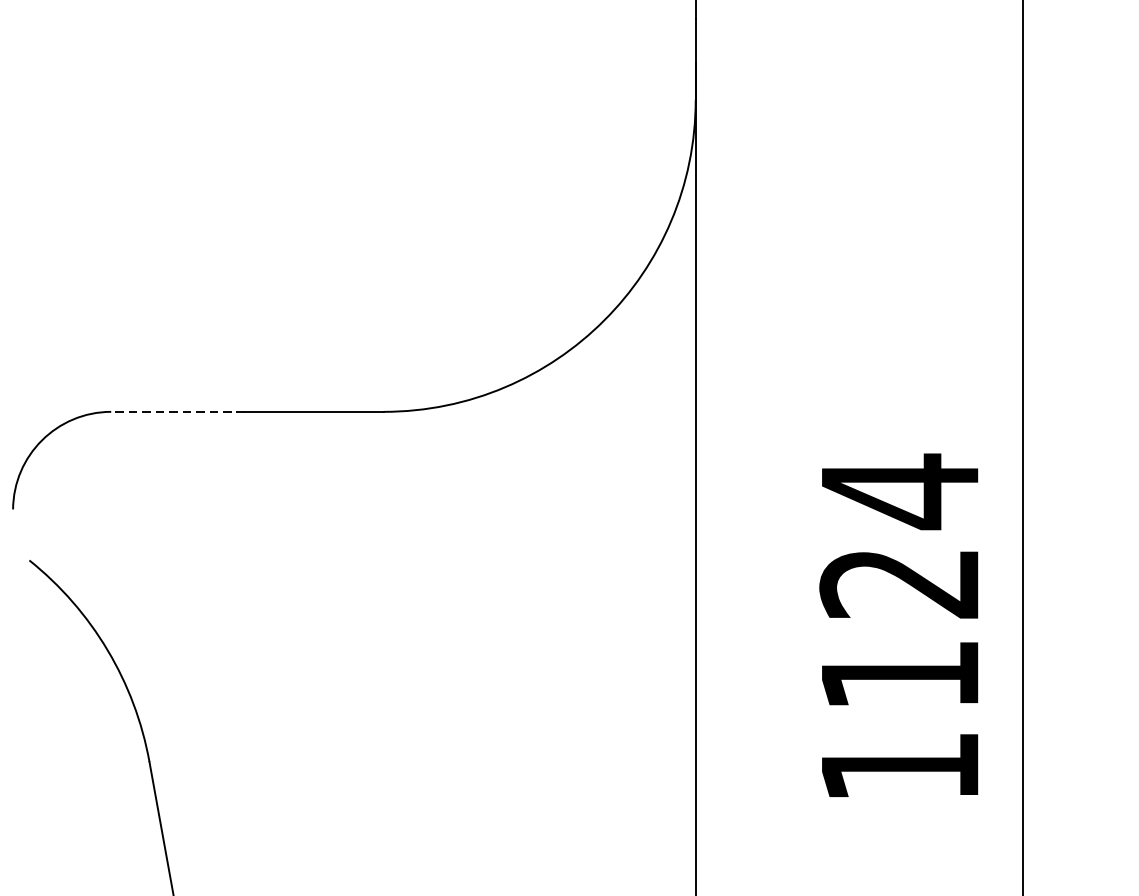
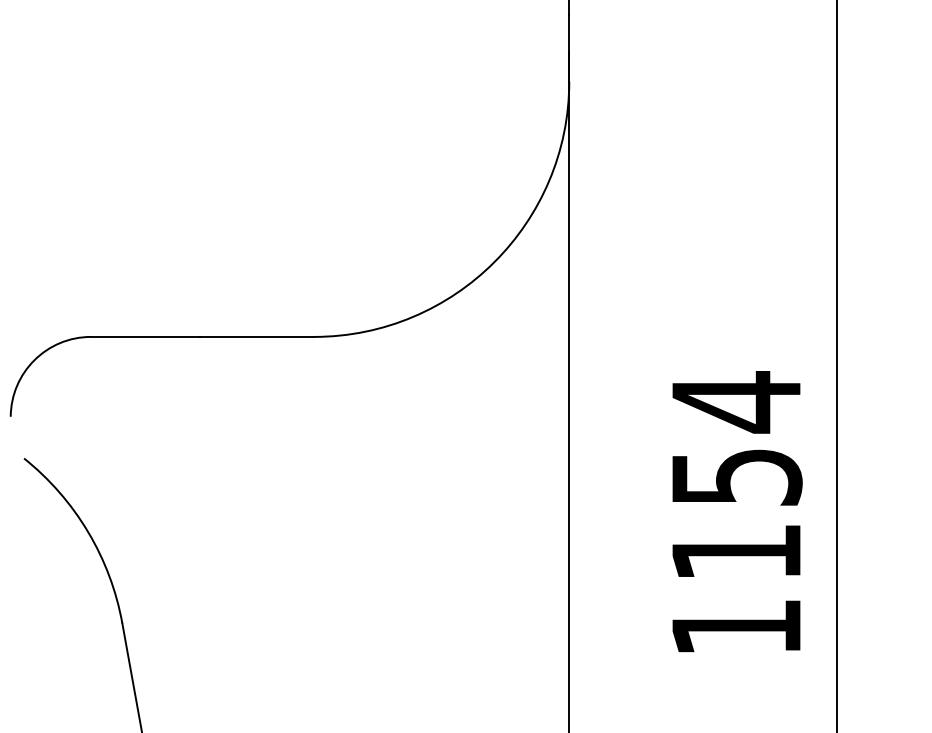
line: (177, 411) -> (145, 336), dashed -> solid
text: (900, 583) -> (736, 477), 1124 -> 1154

